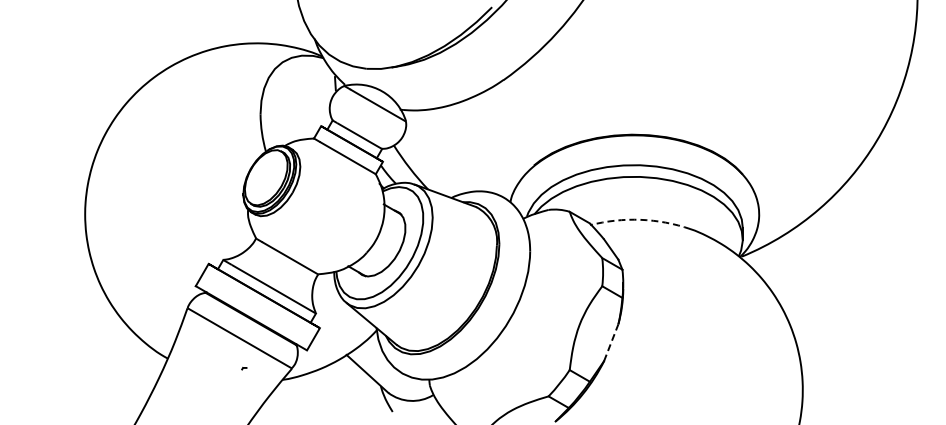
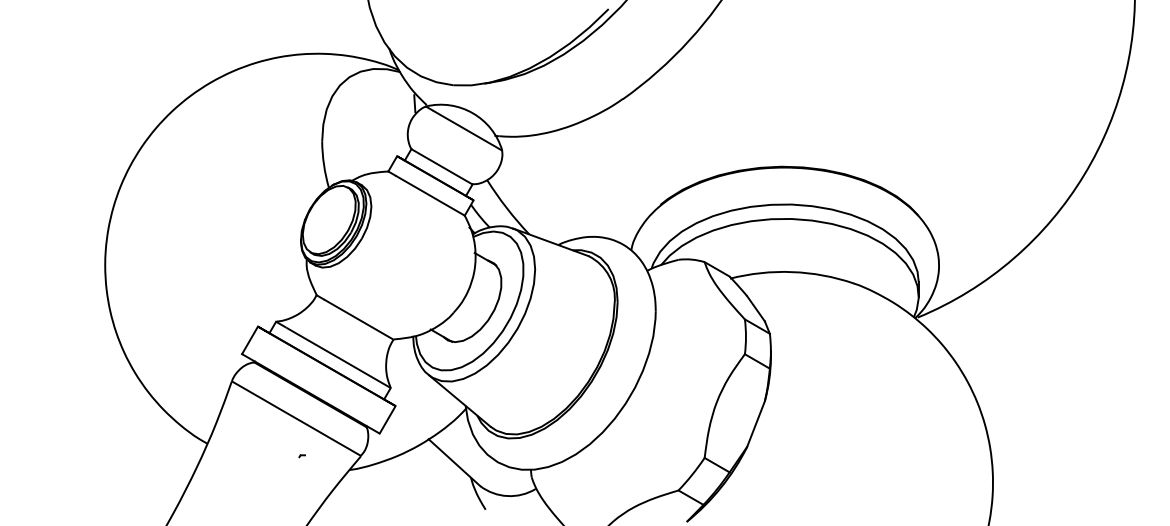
arc: (640, 219) -> (792, 271), dashed -> solid
line: (611, 342) -> (756, 423), dashed -> solid

